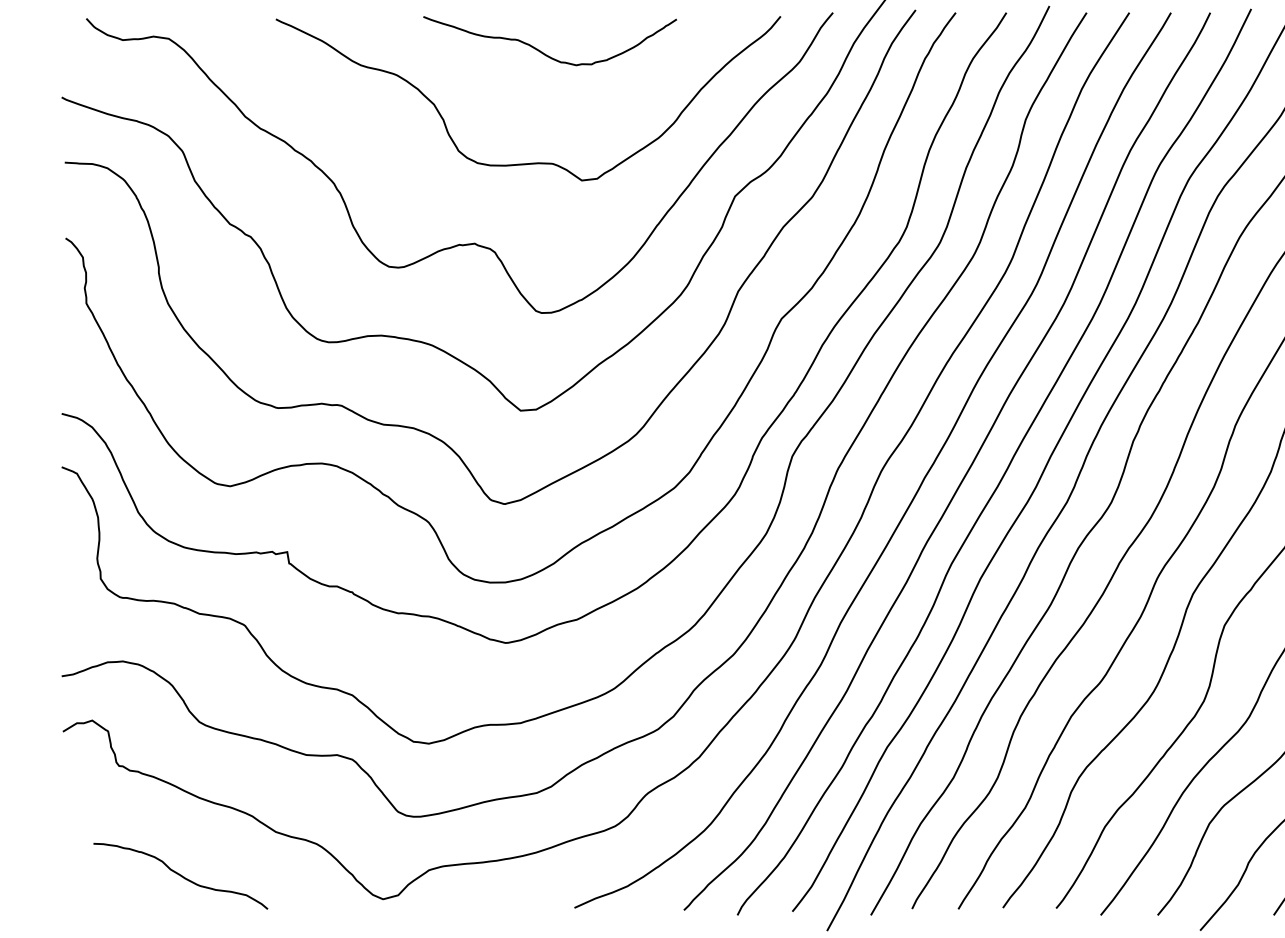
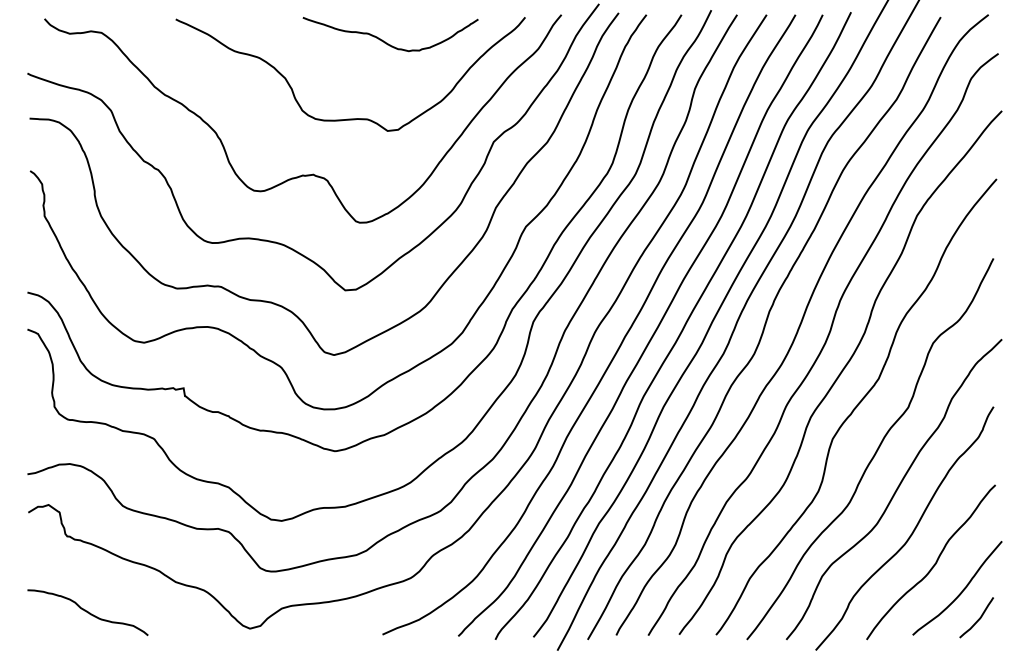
curve: (542, 51) -> (385, 41), moved
curve: (180, 875) -> (87, 612), moved

